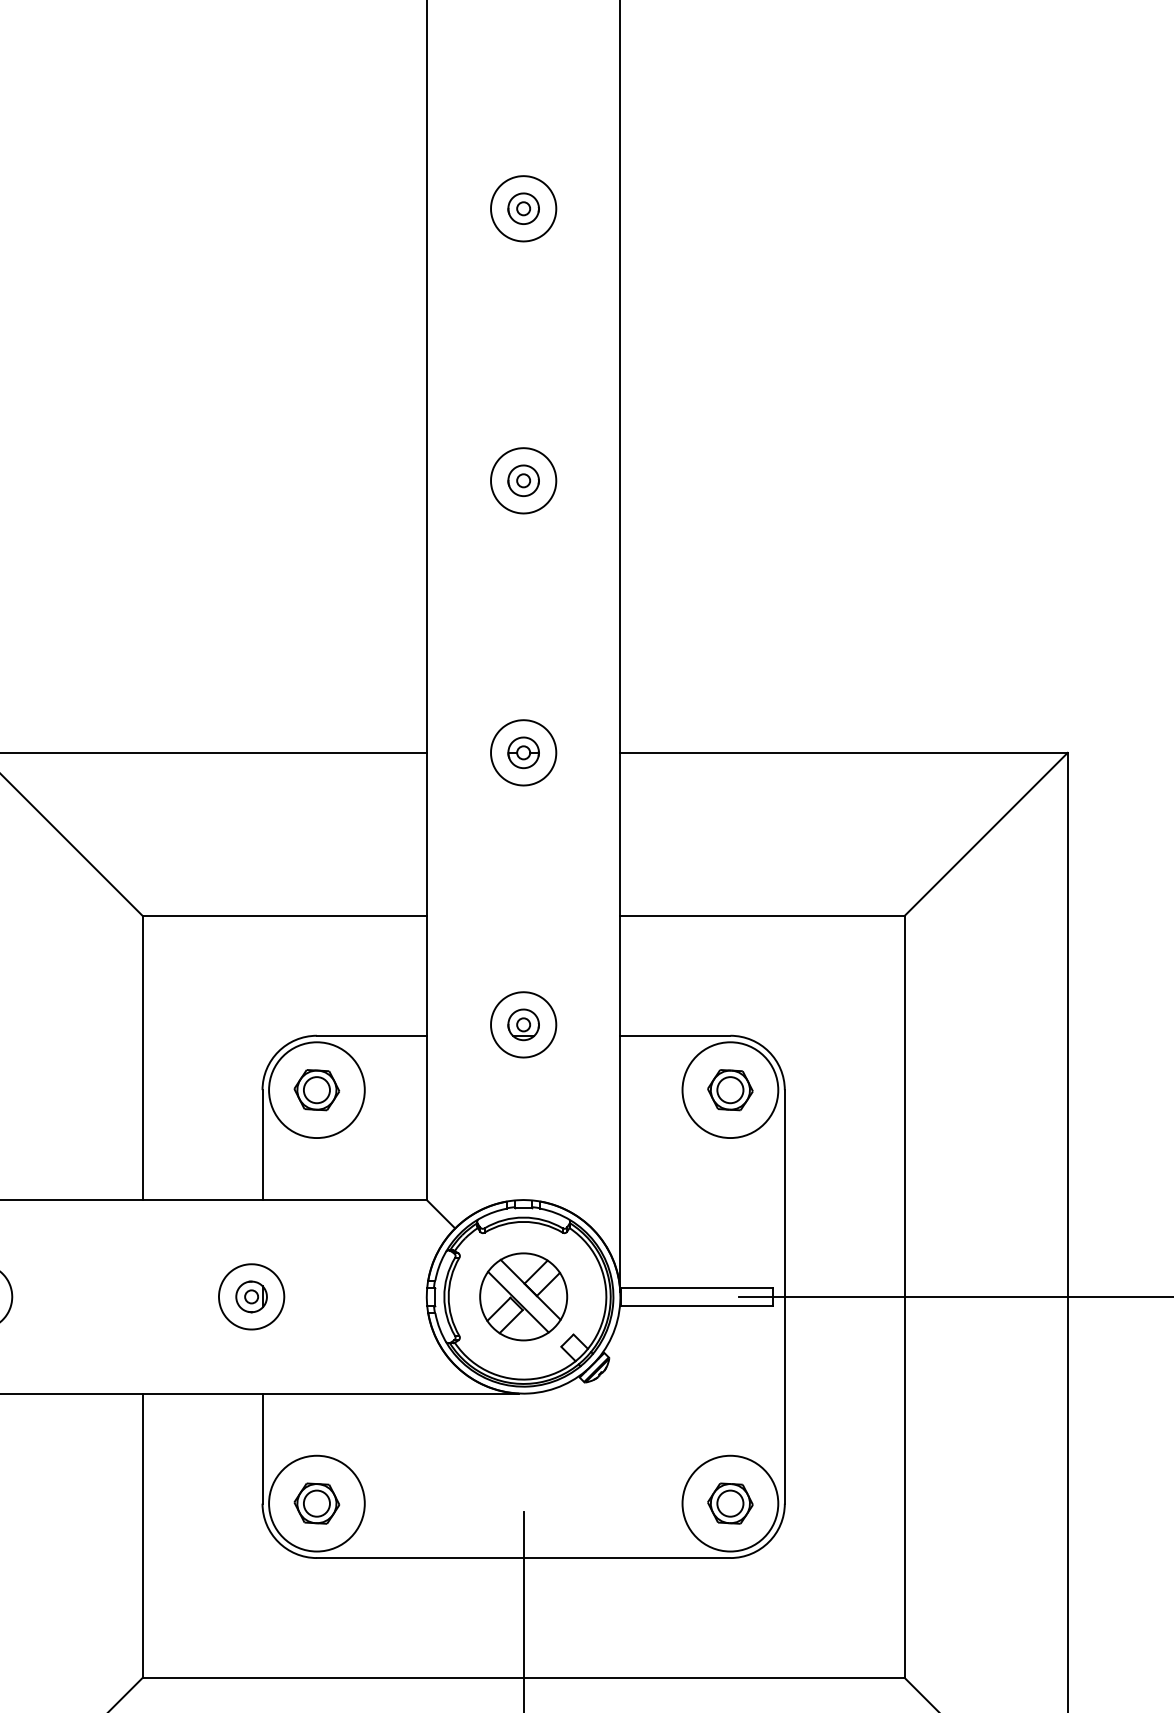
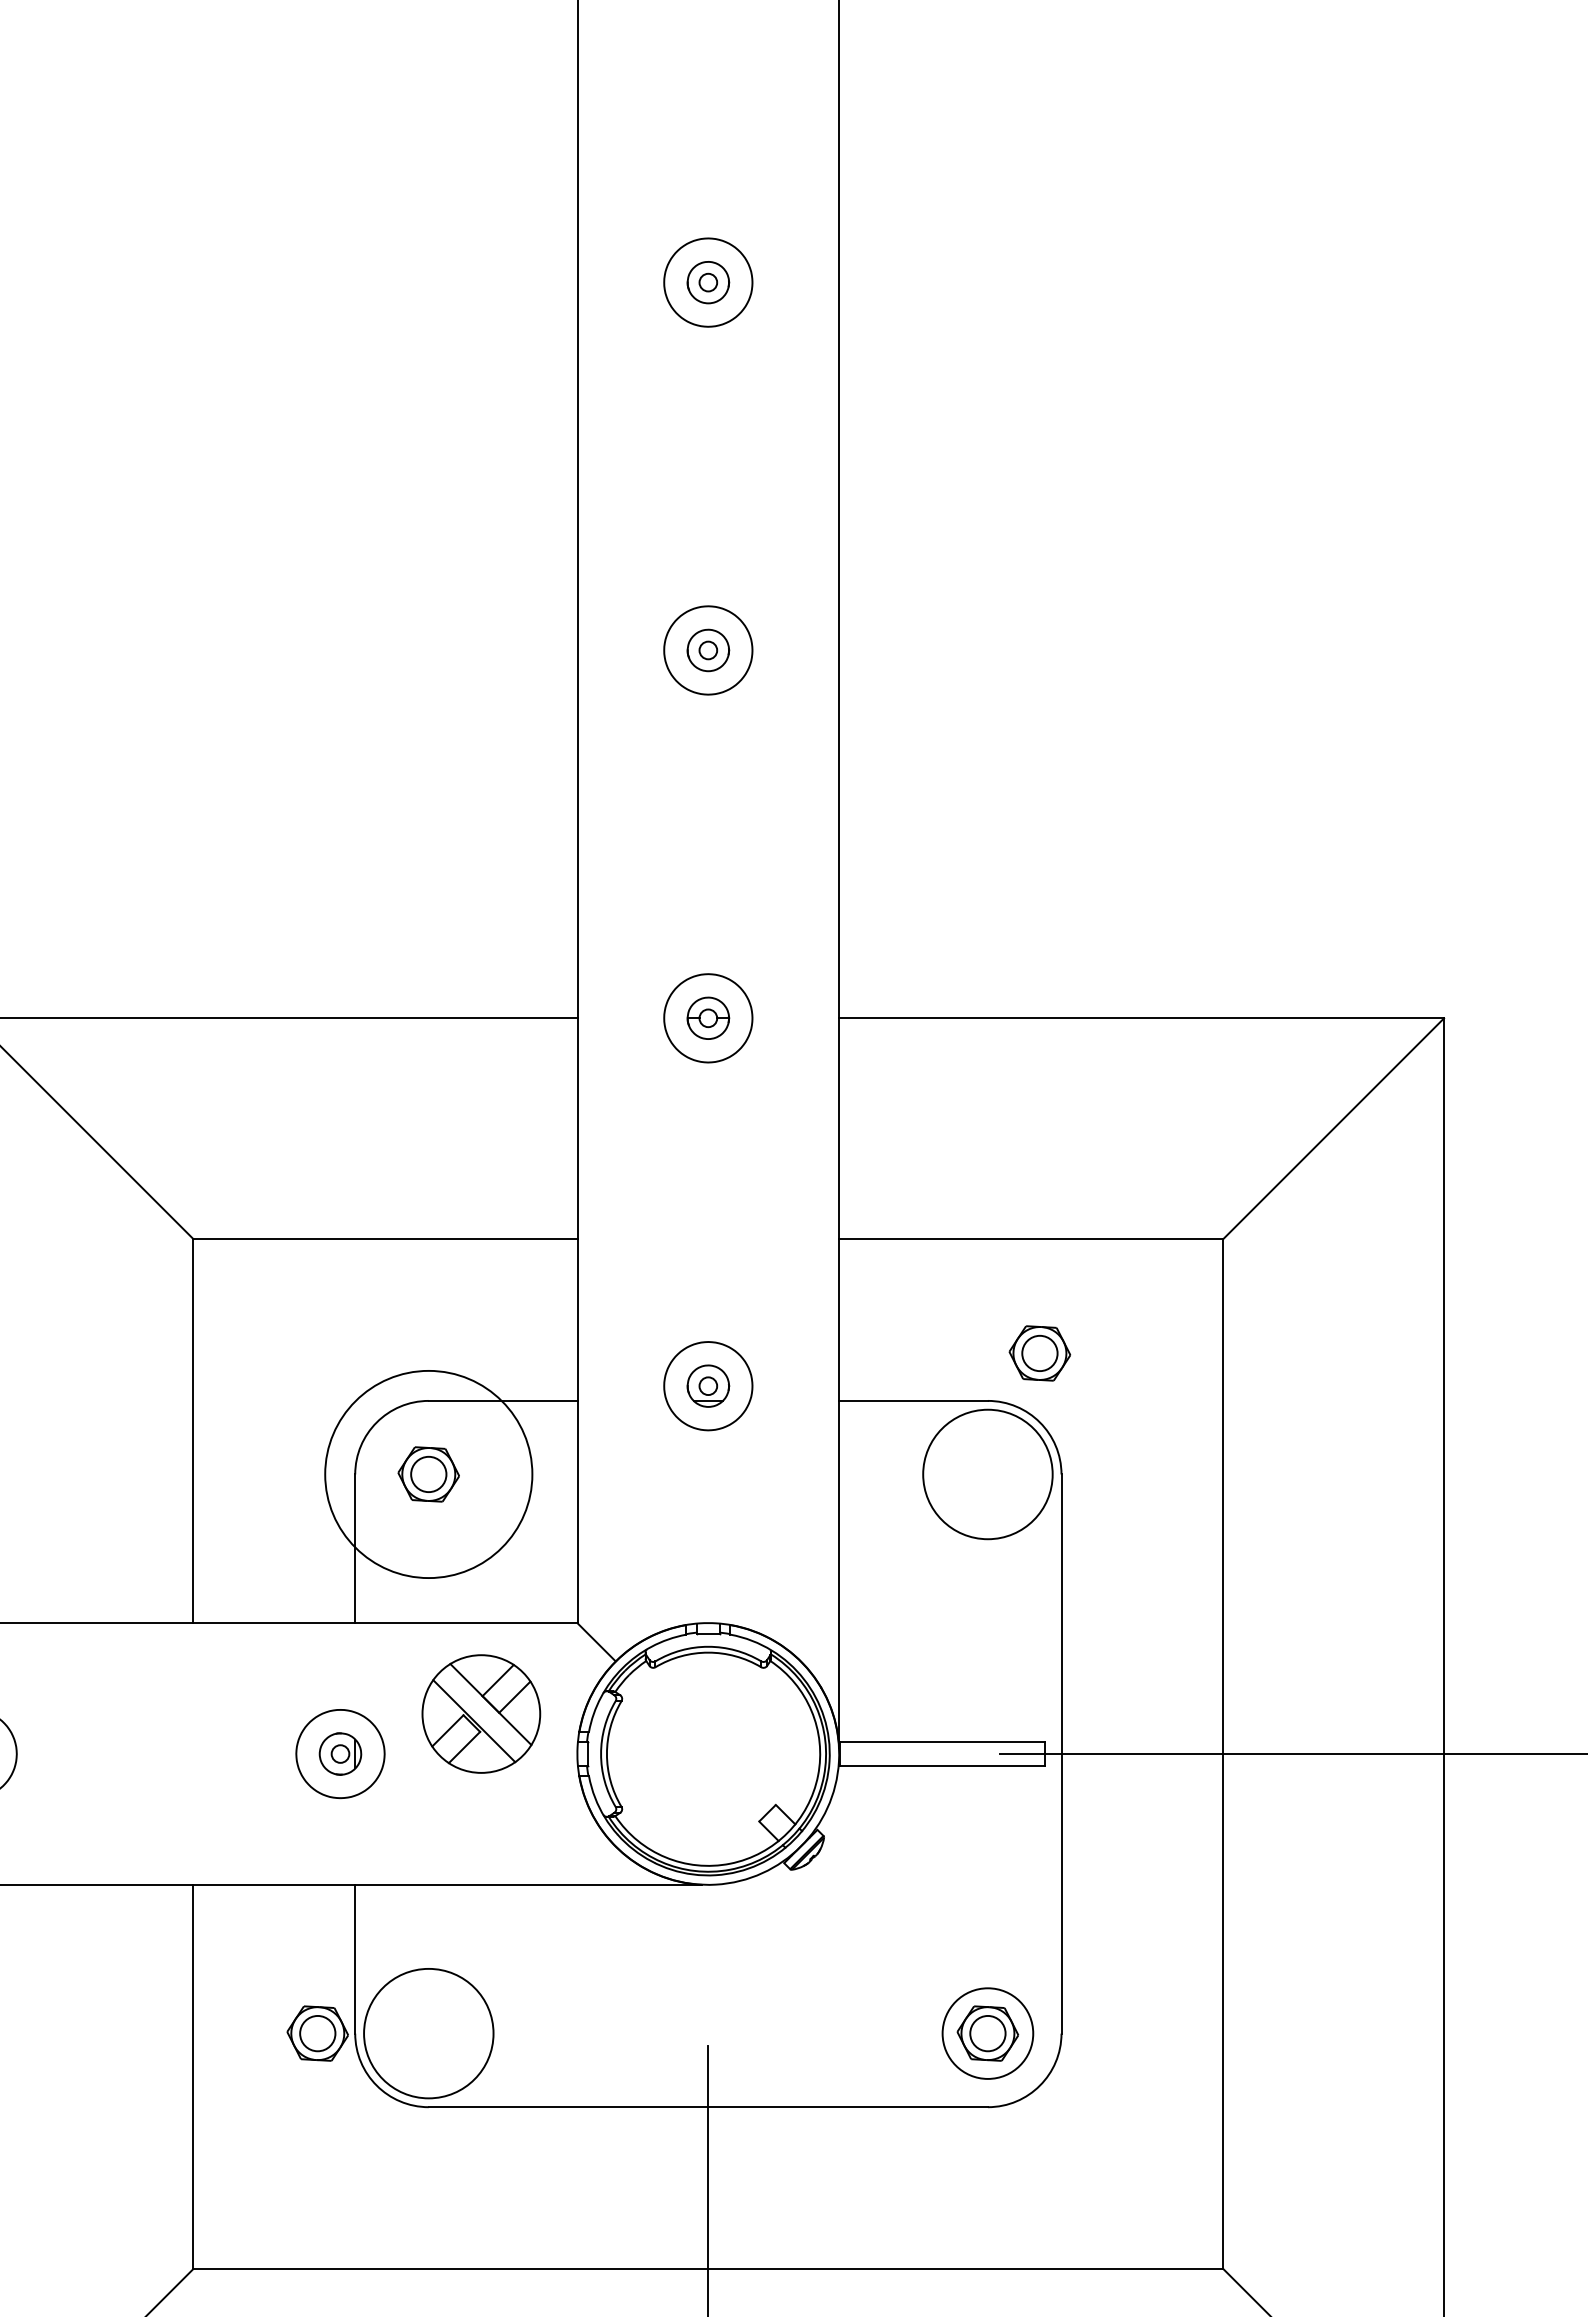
circle: (316, 1090) -> (428, 1474), size x1.6
part: (730, 1090) -> (1039, 1353), moved
part: (523, 1296) -> (481, 1713), moved
part: (316, 1503) -> (317, 2033), moved
circle: (730, 1503) -> (987, 2033), size x0.7

